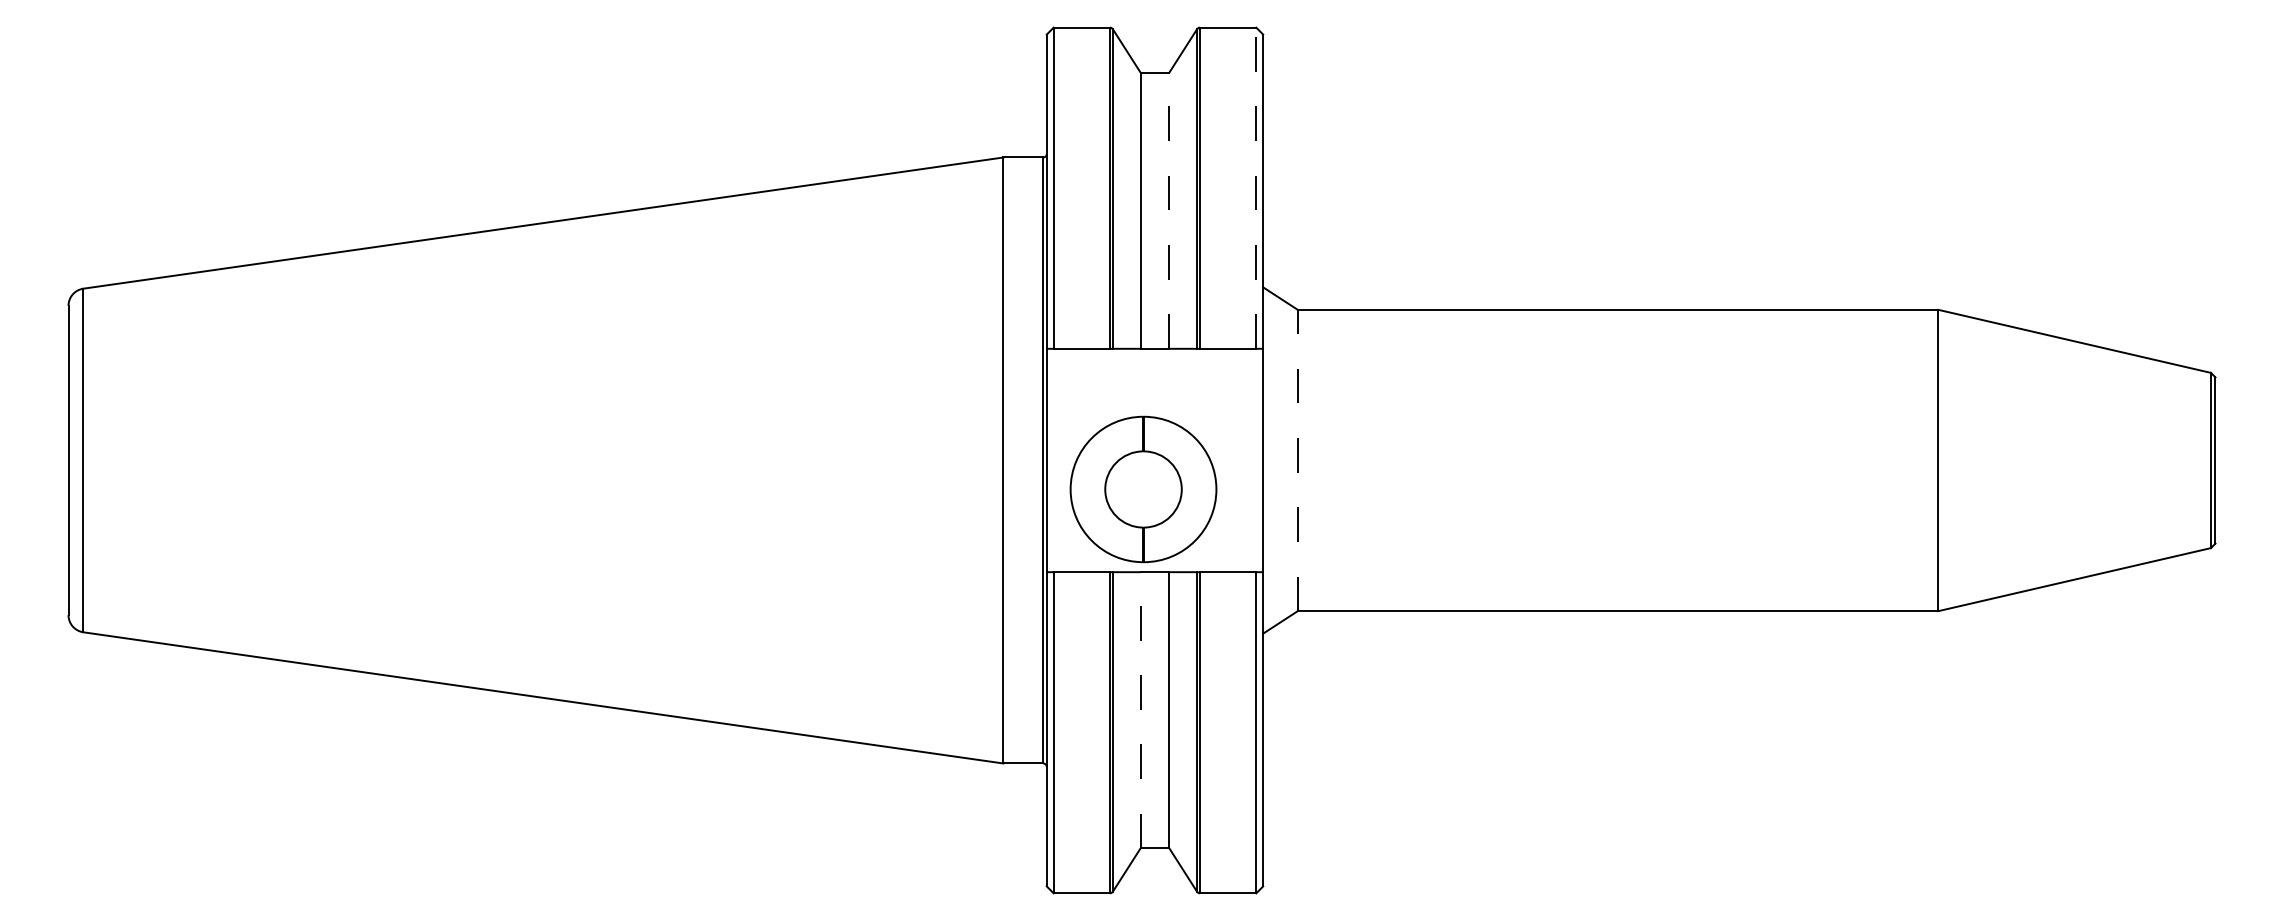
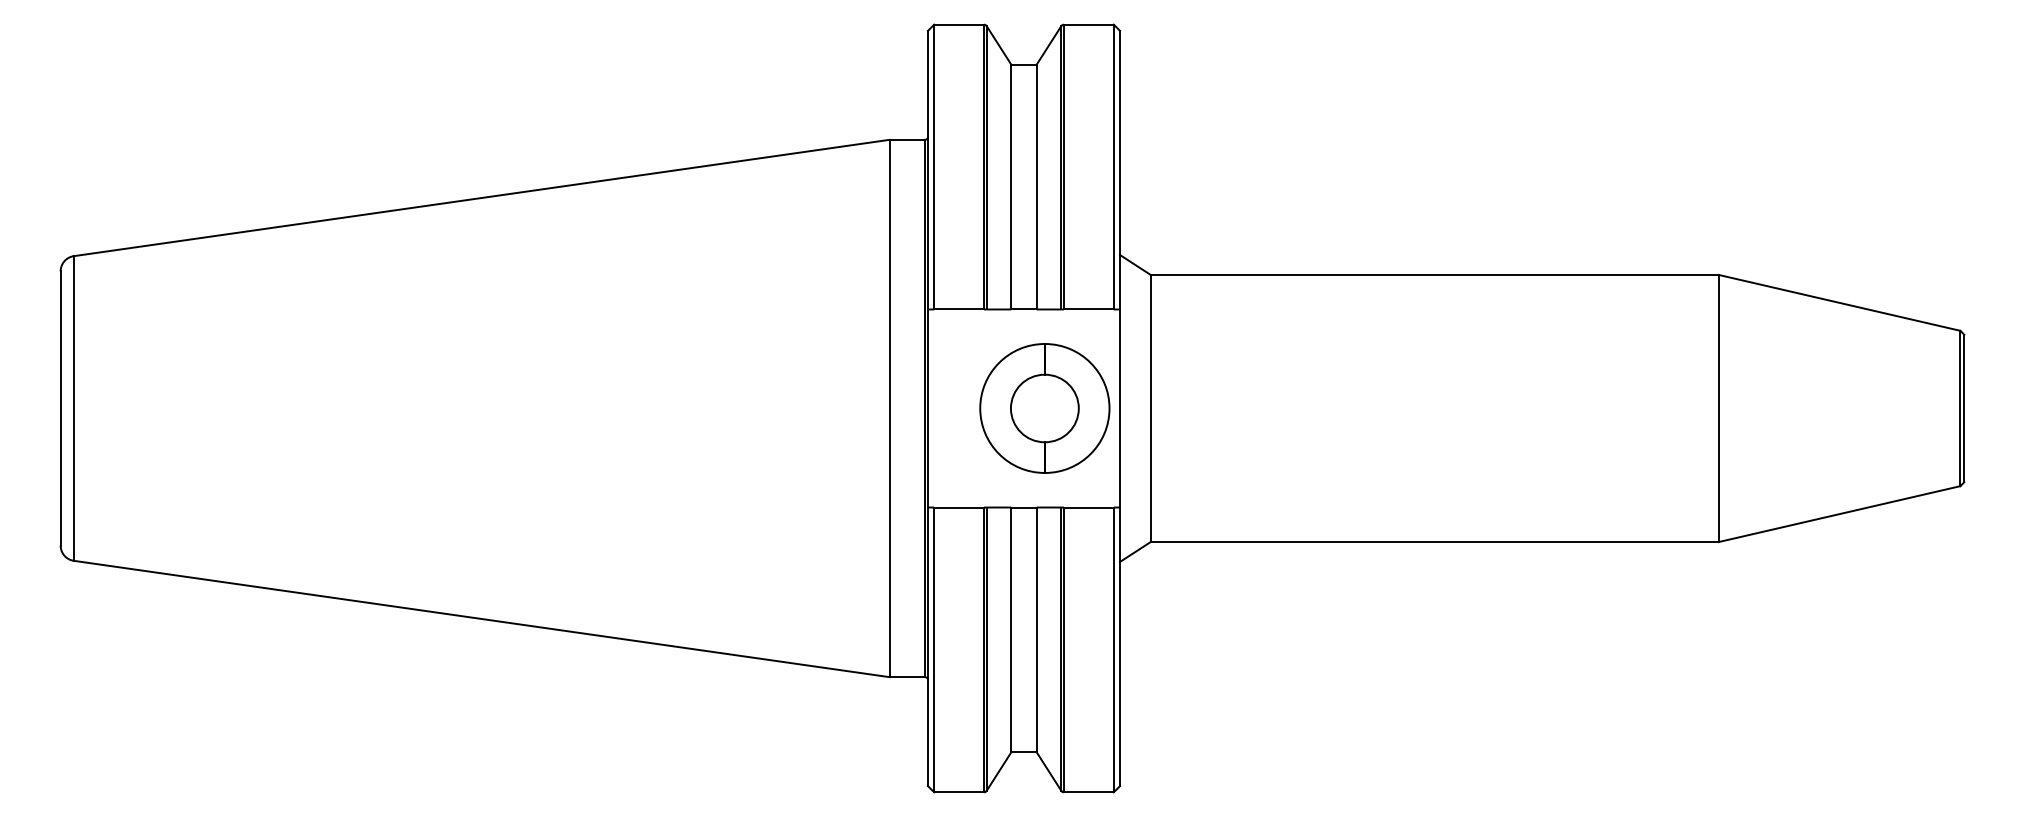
line: (1256, 188) -> (1114, 167), dashed -> solid
line: (1169, 210) -> (1036, 186), dashed -> solid
line: (1297, 460) -> (1150, 408), dashed -> solid
part: (1143, 489) -> (1044, 408), moved
line: (1140, 709) -> (1011, 629), dashed -> solid

